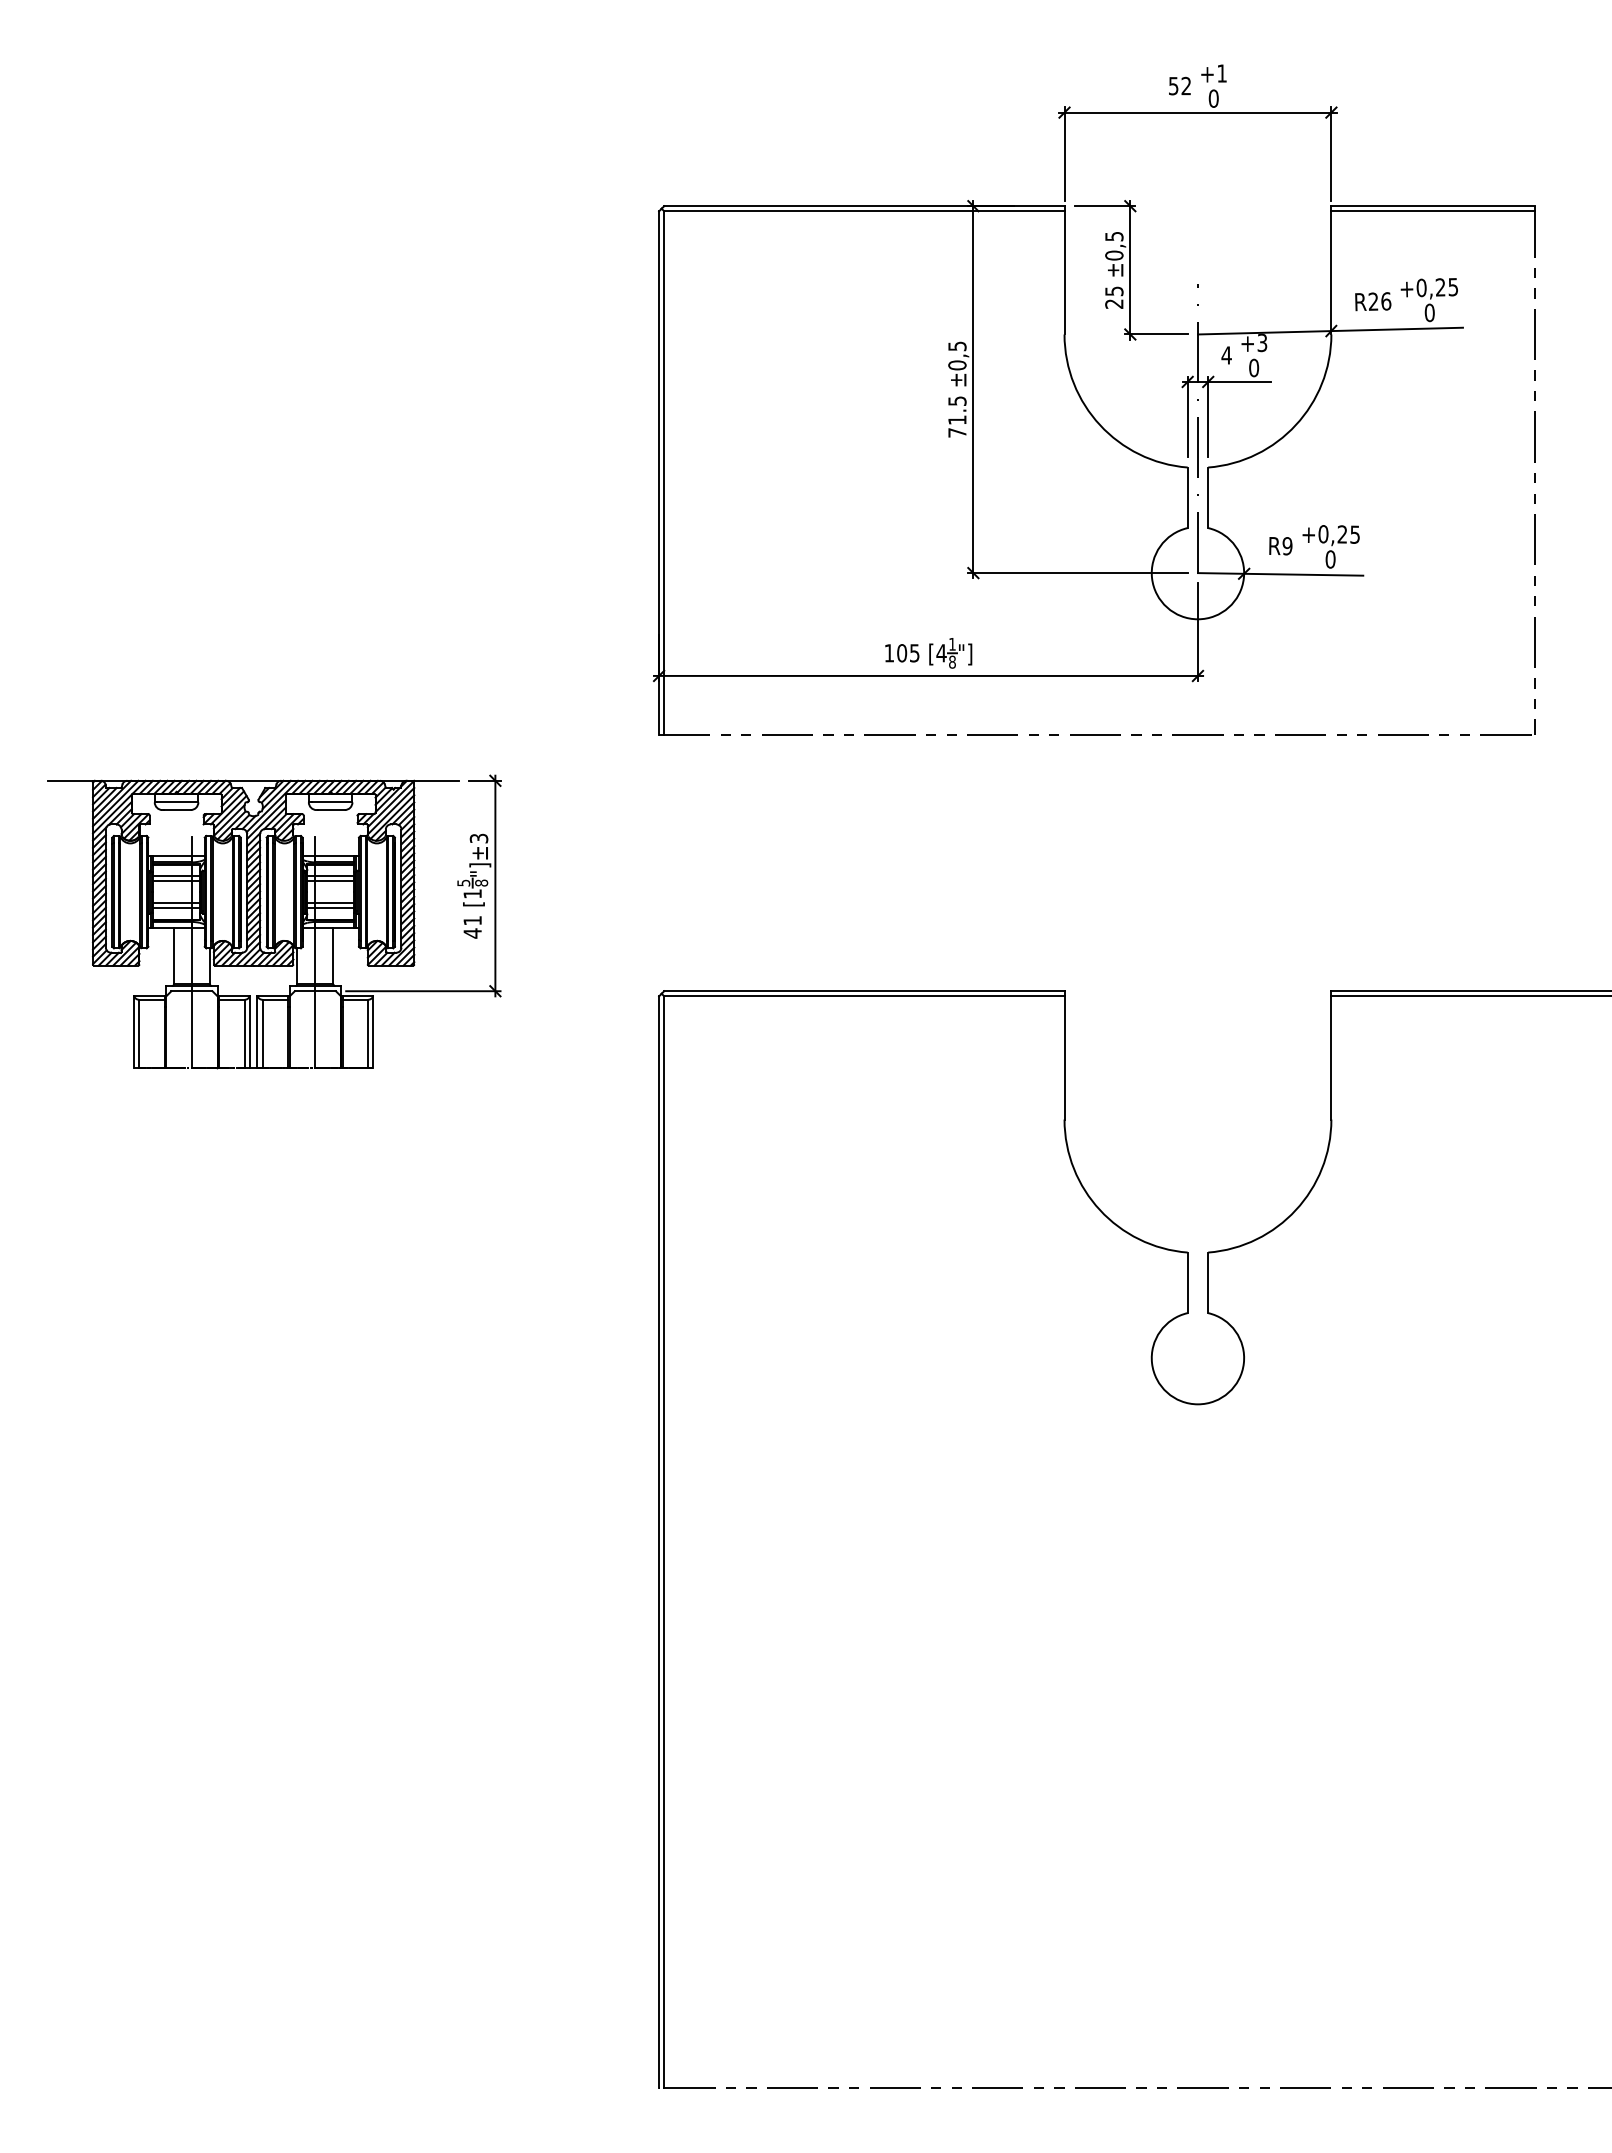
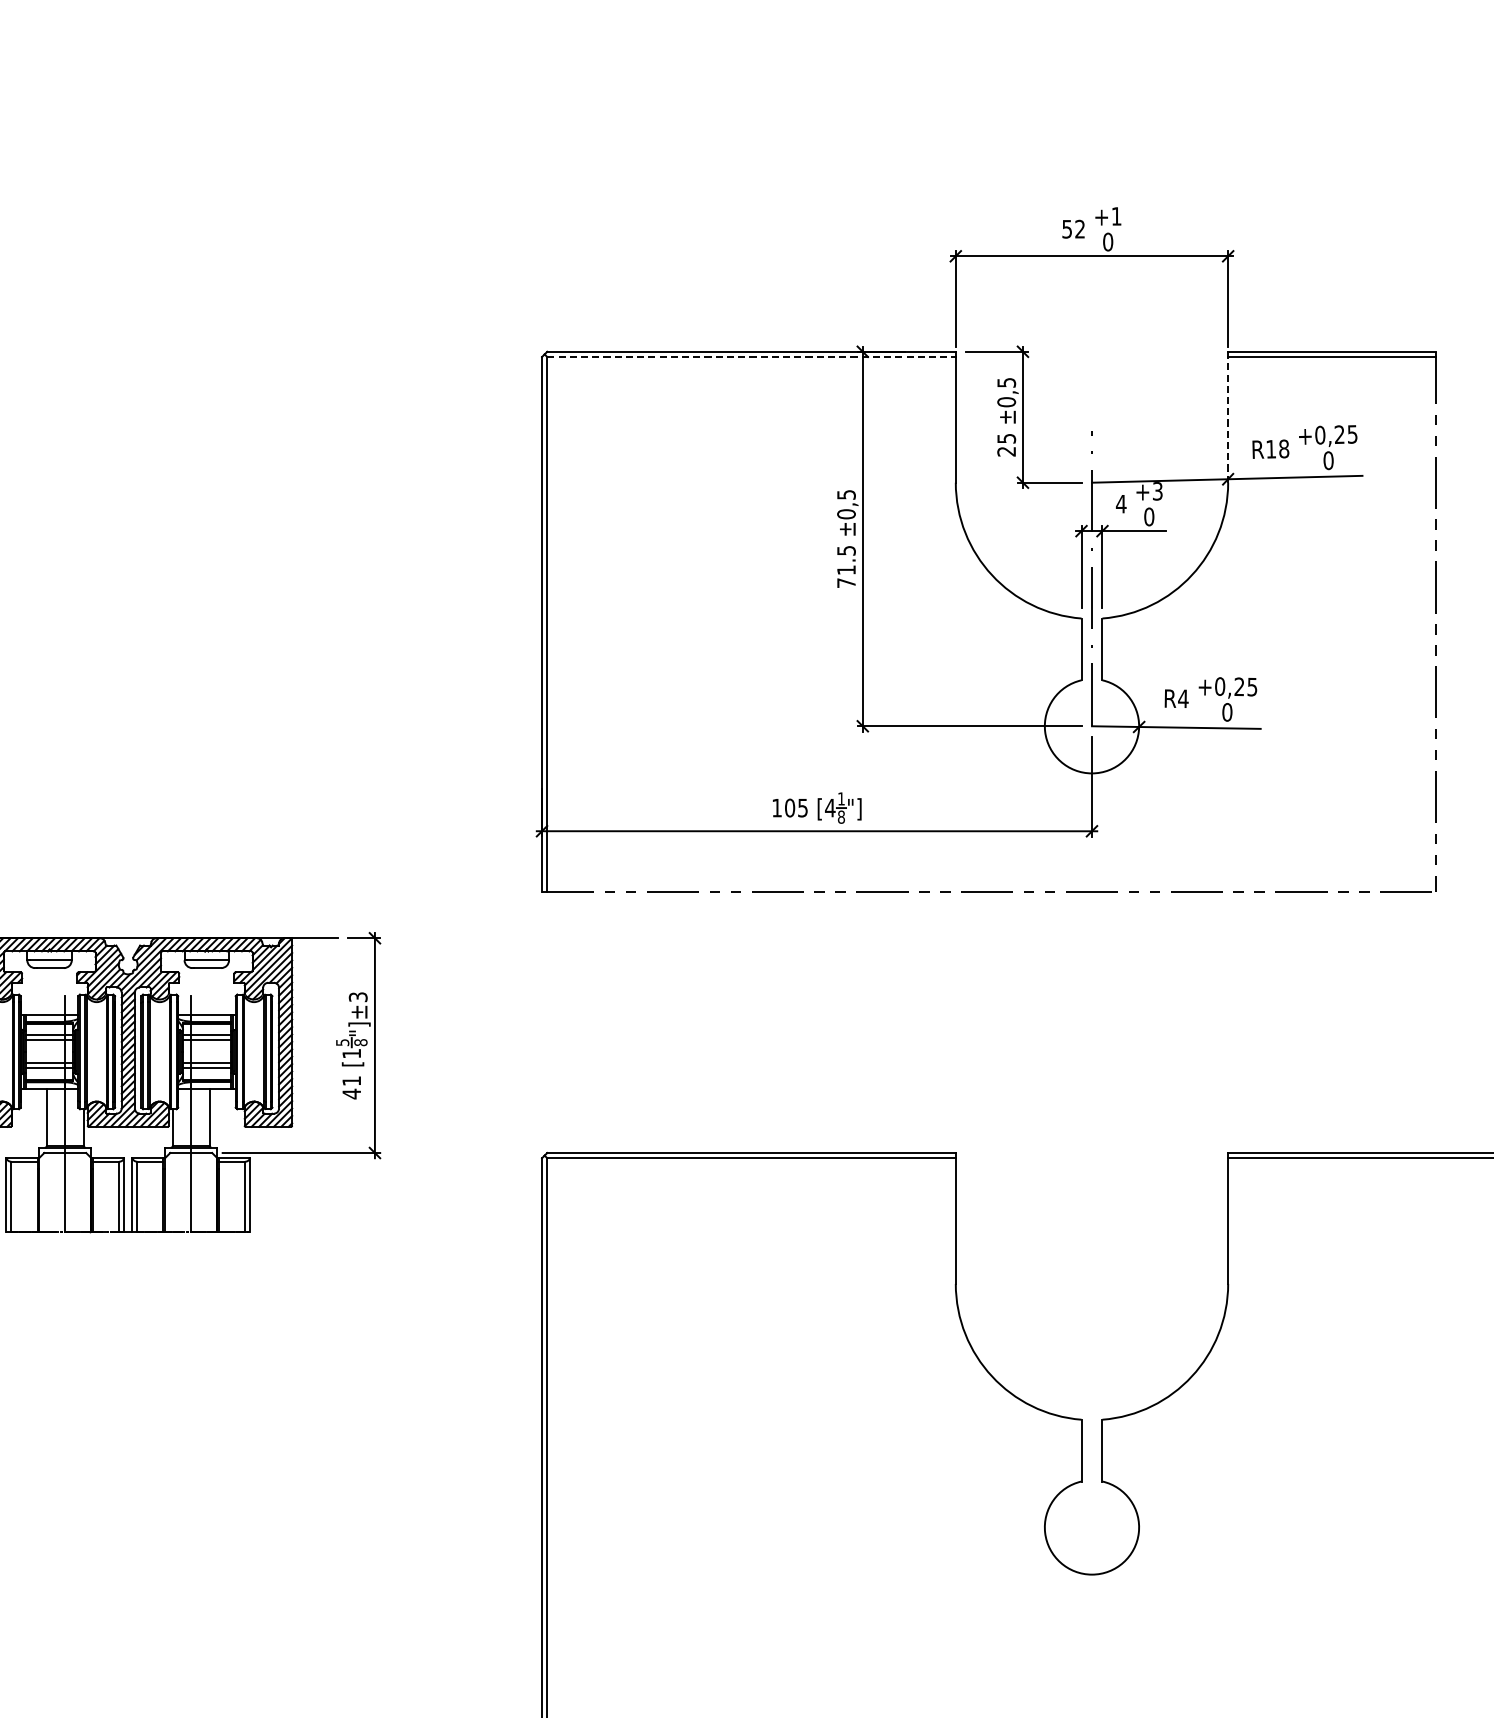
line: (864, 211) -> (751, 357), solid -> dashed
line: (1331, 272) -> (1228, 419), solid -> dashed
text: (1379, 301) -> (1277, 449), R26 -> R18
text: (1287, 546) -> (1183, 699), R9 -> R4

